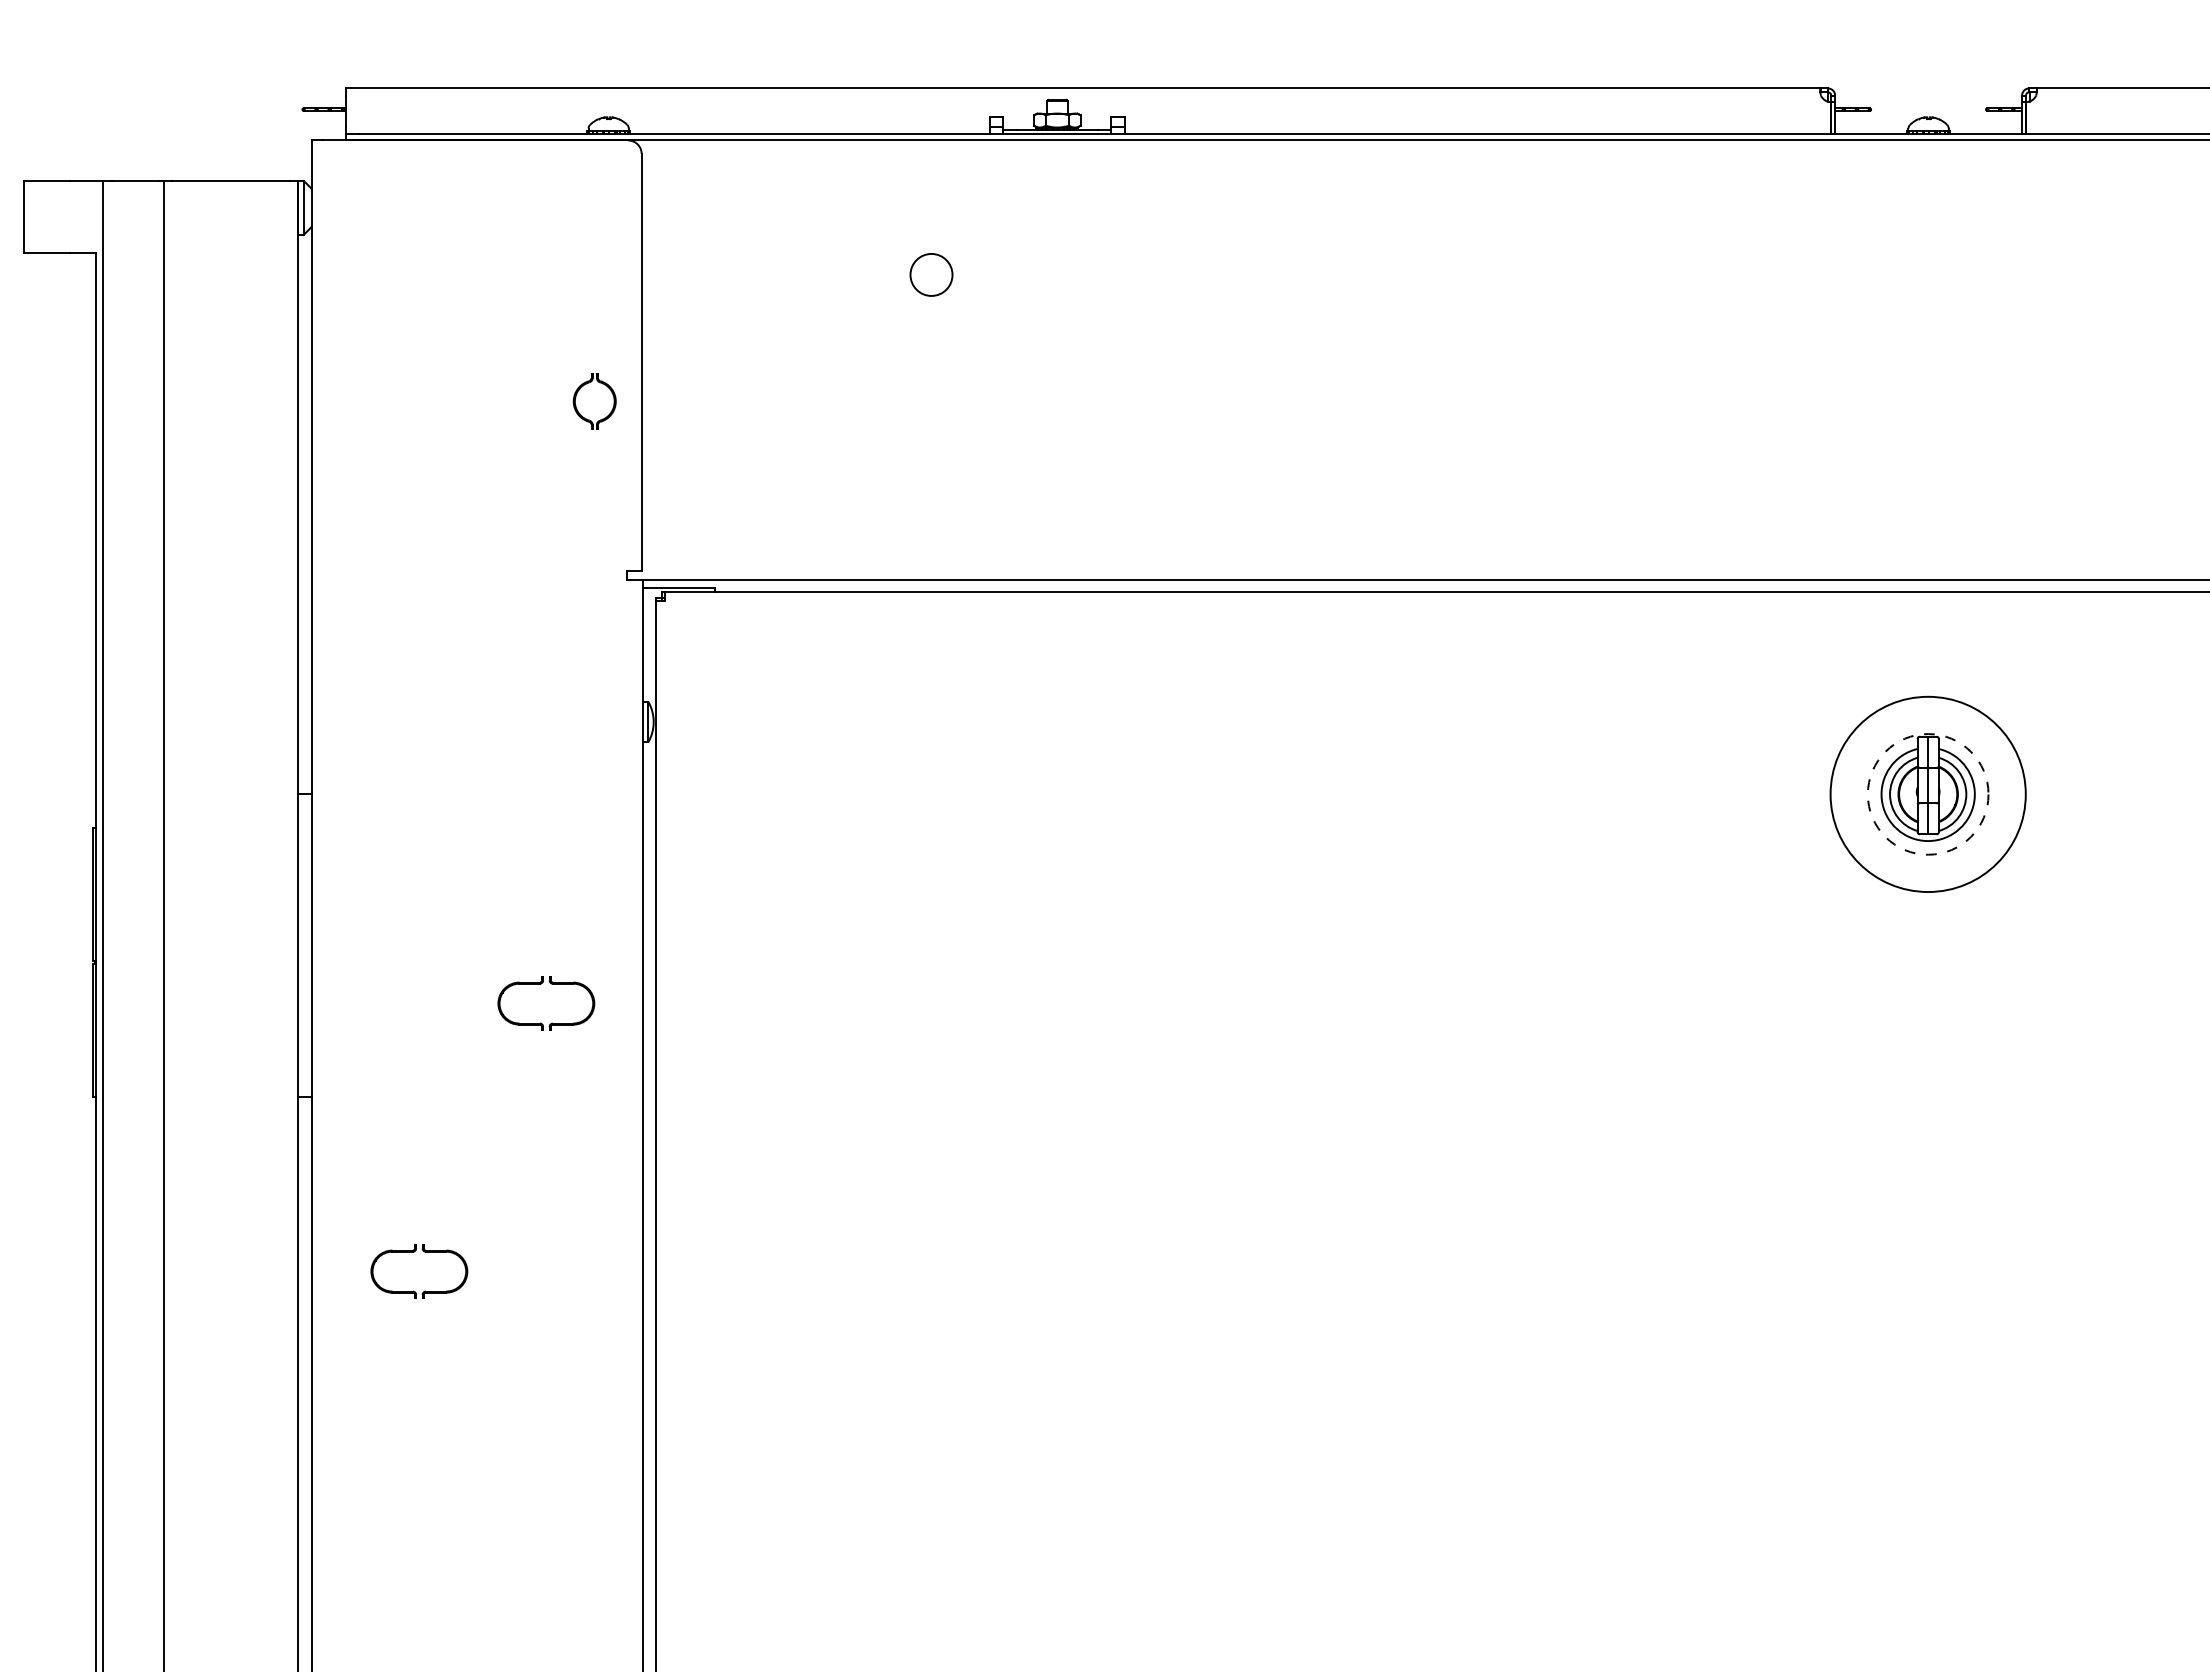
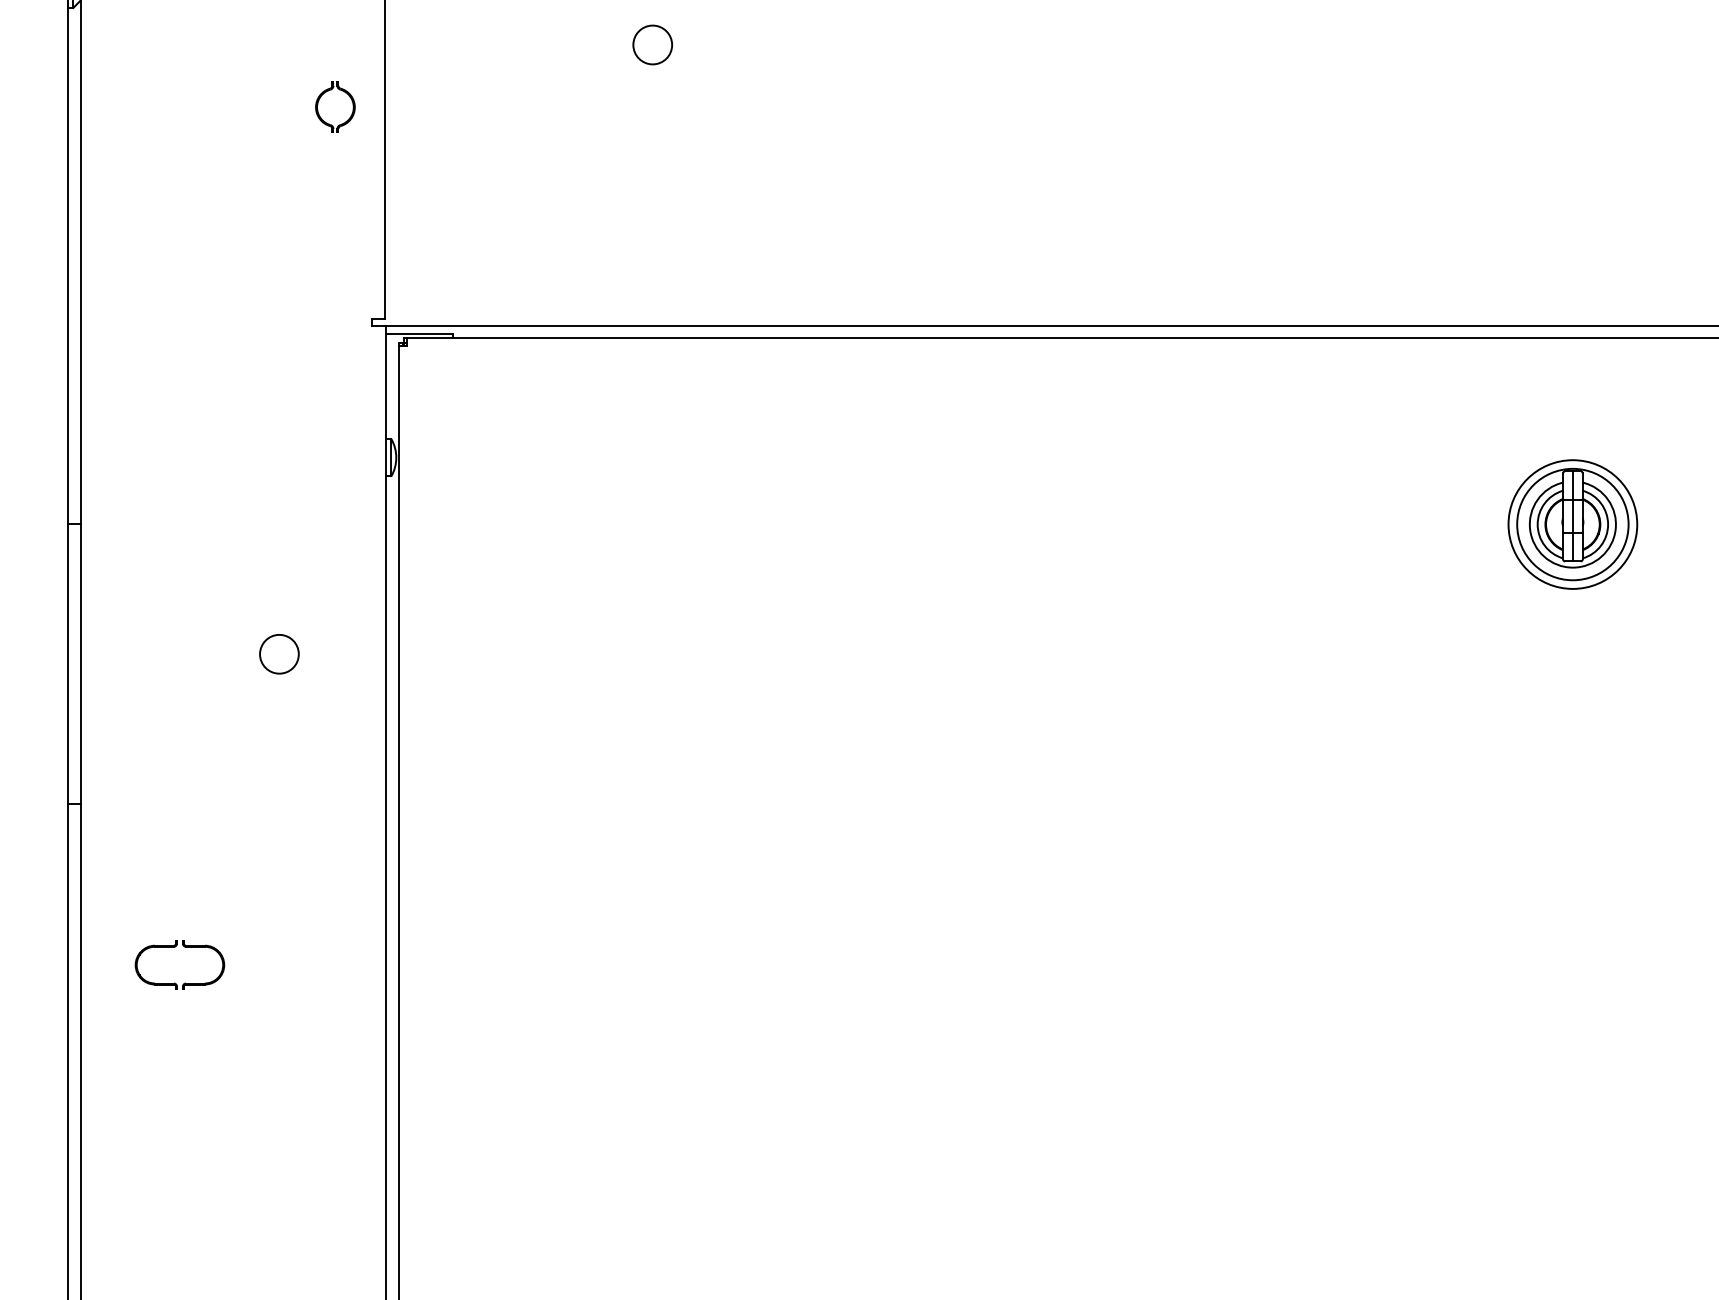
part: (578, 392) -> (320, 99), moved
circle: (1927, 794) -> (1572, 524), dashed -> solid
circle: (1927, 794) -> (1572, 524), size x0.71
circle: (526, 934) -> (278, 653), added
part: (541, 984) -> (292, 700), removed

